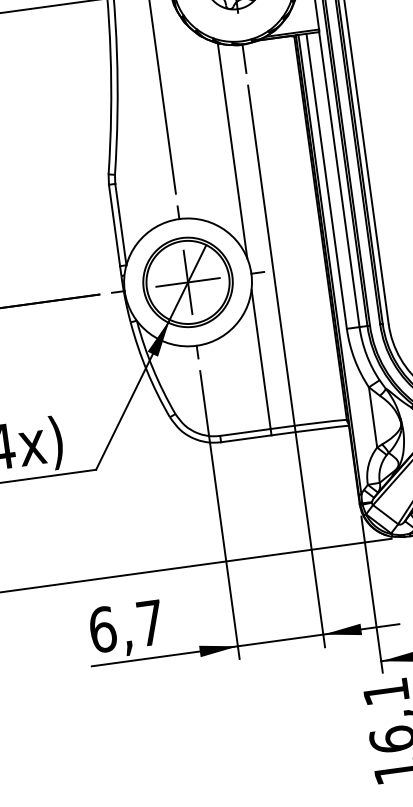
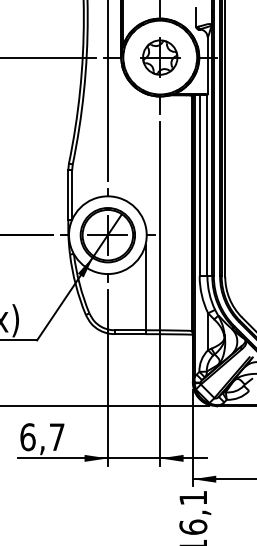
line: (232, 150) -> (145, 159), removed

